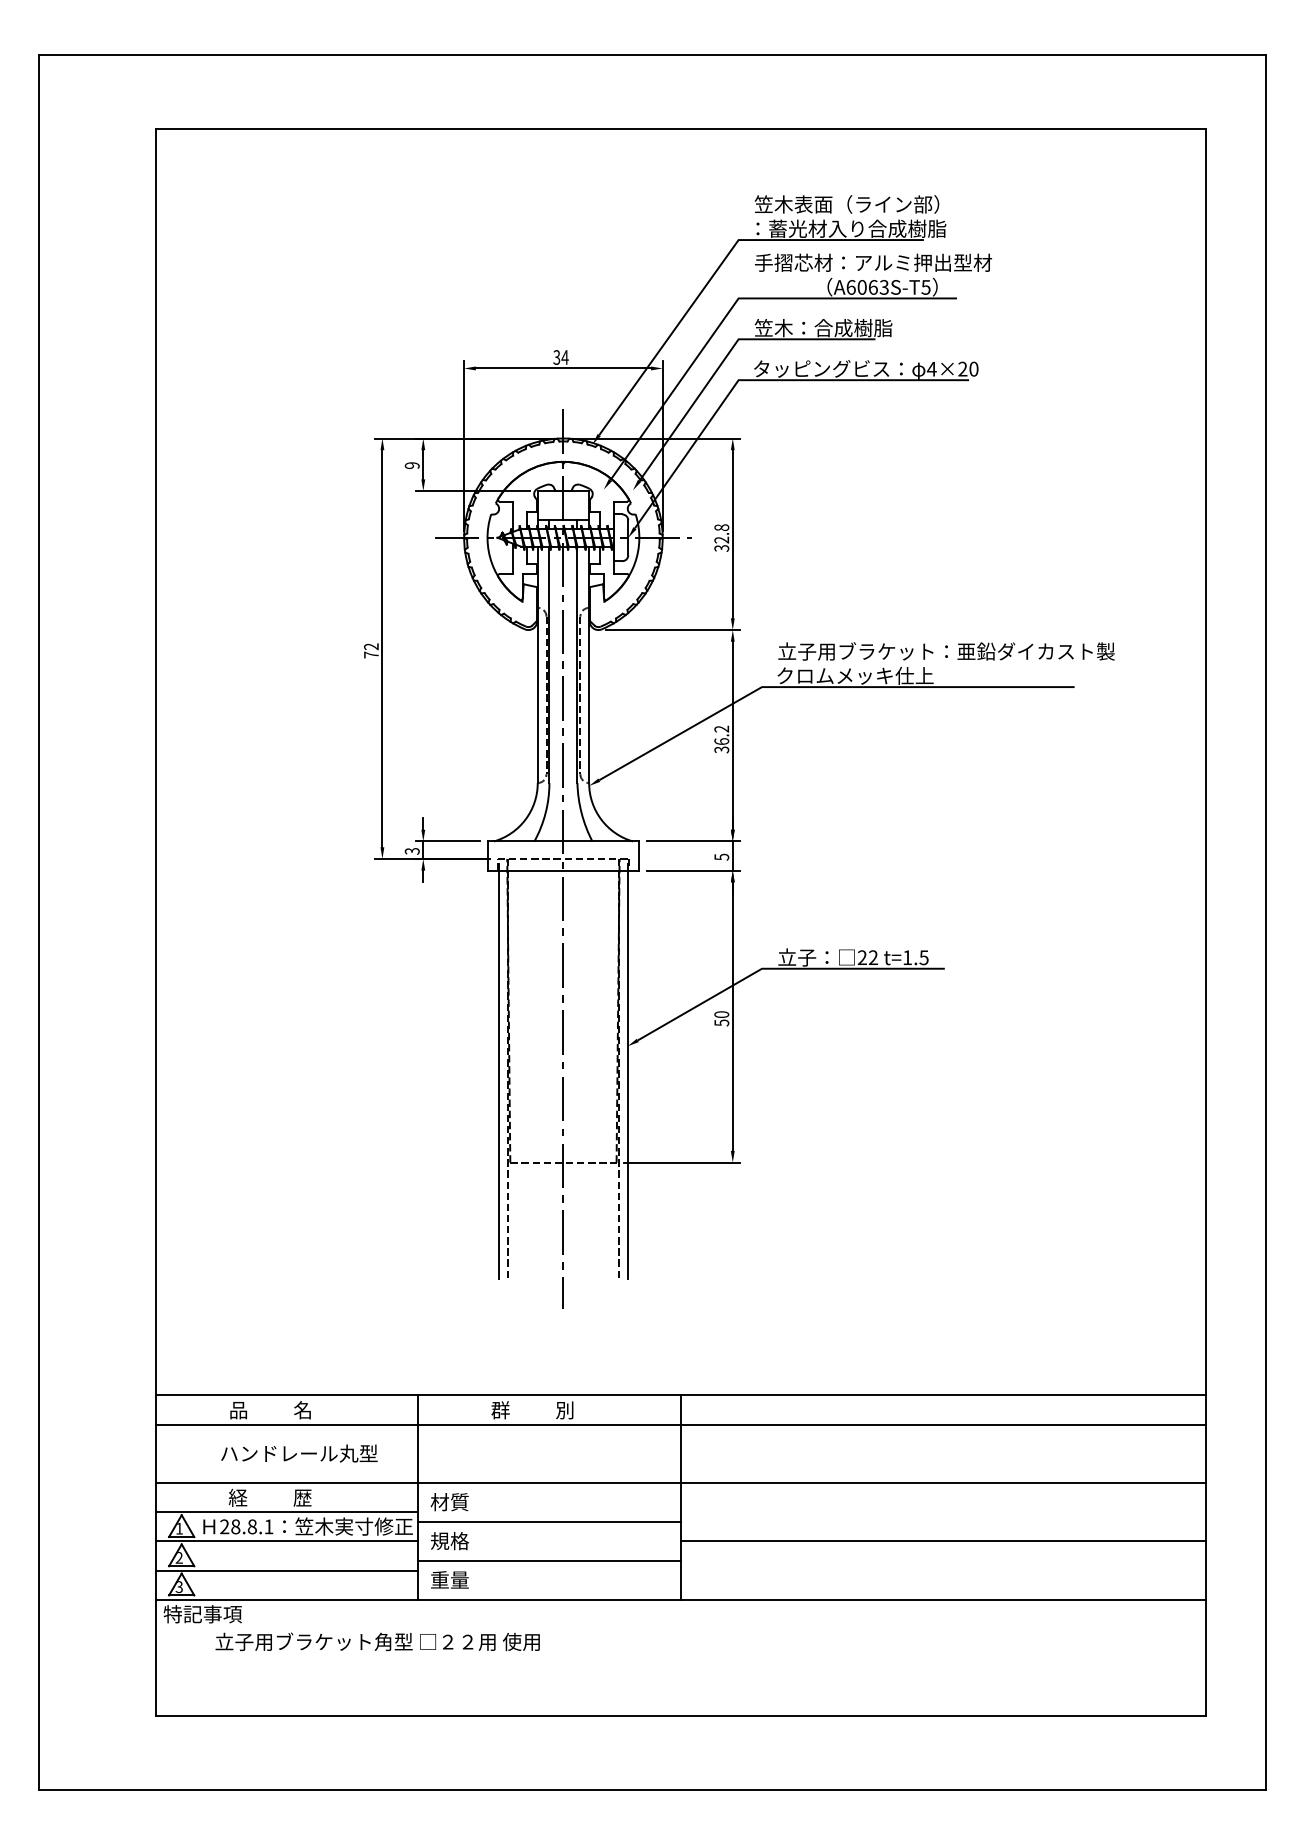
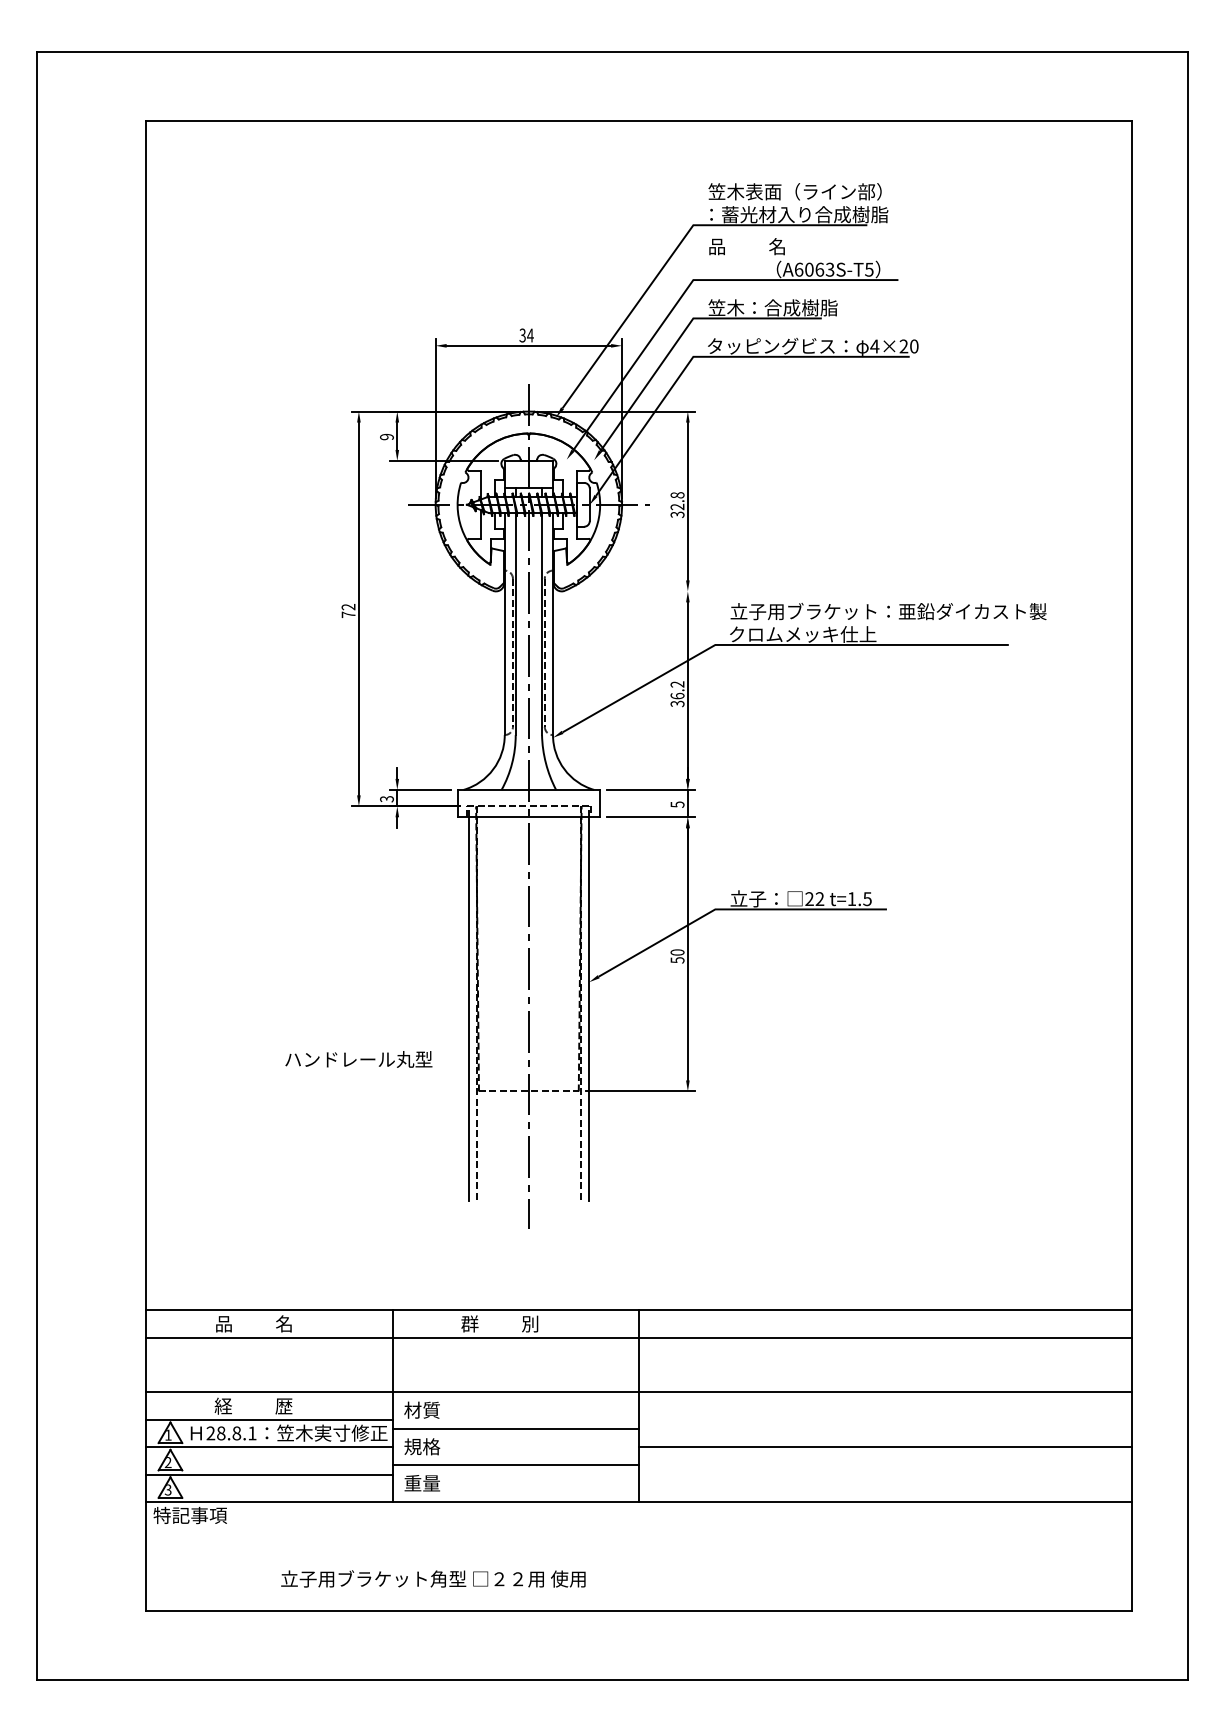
text: (873, 262) -> (819, 246), 手摺芯材：アルミ押出型材 -> 品          名
line: (672, 630) -> (631, 591), removed
text: (299, 1453) -> (358, 1059), moved
text: (377, 1641) -> (433, 1578), moved

